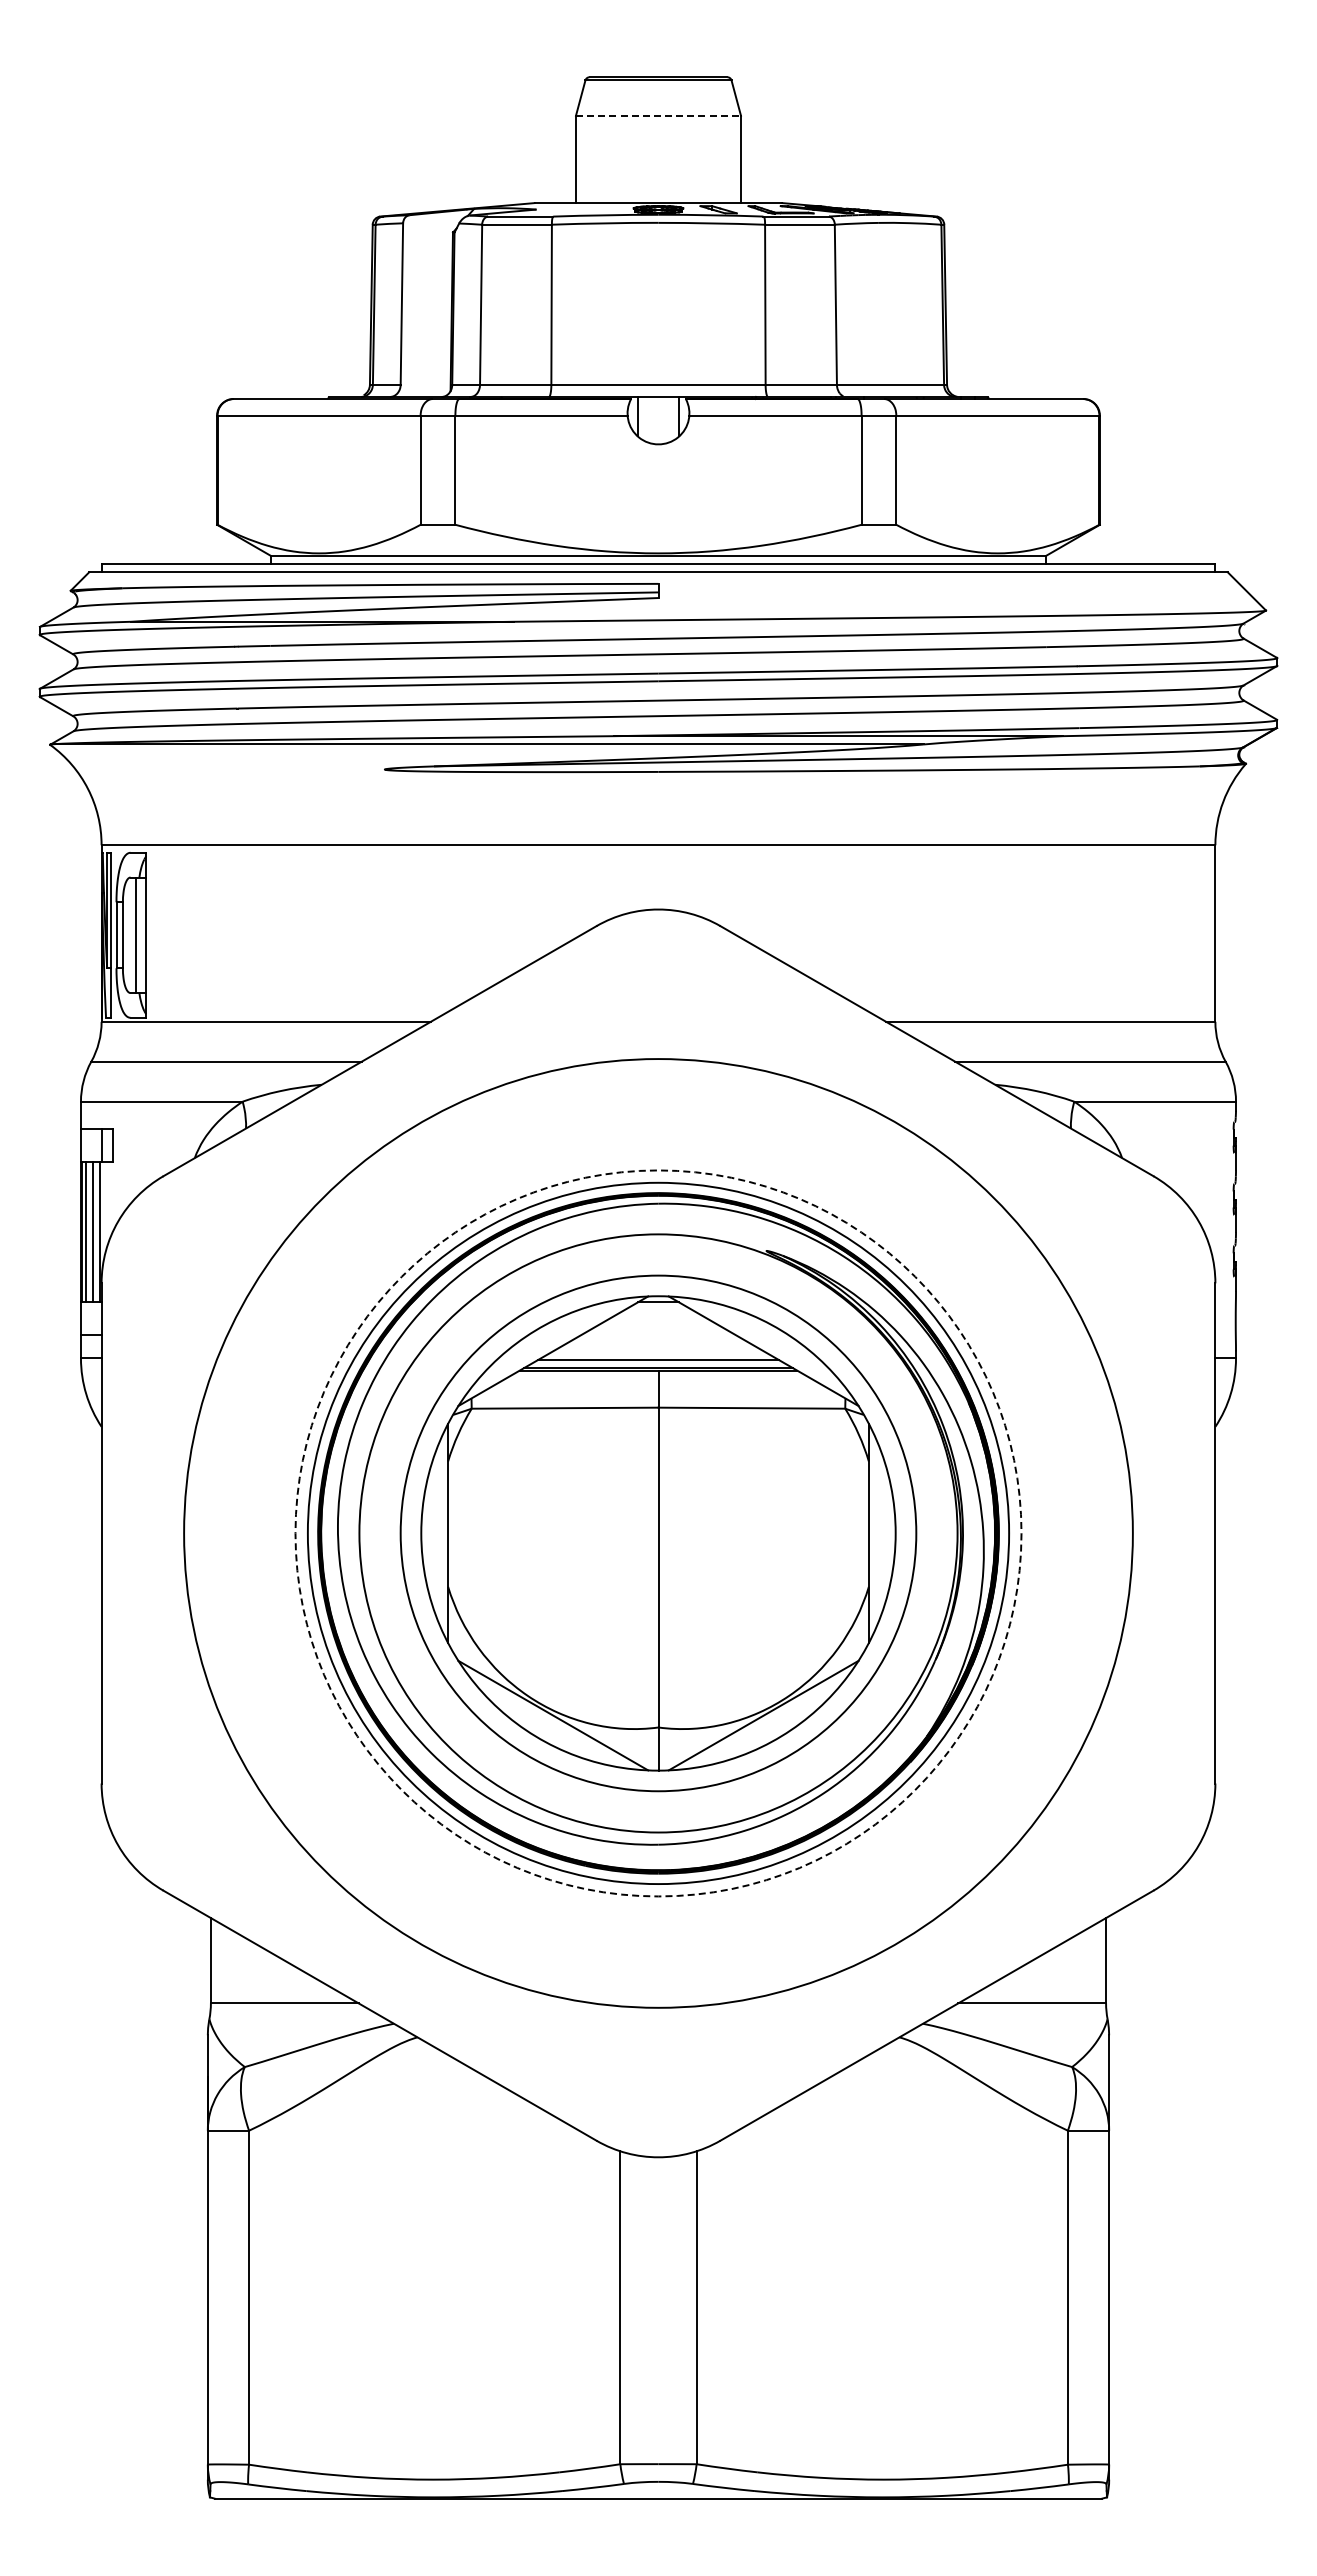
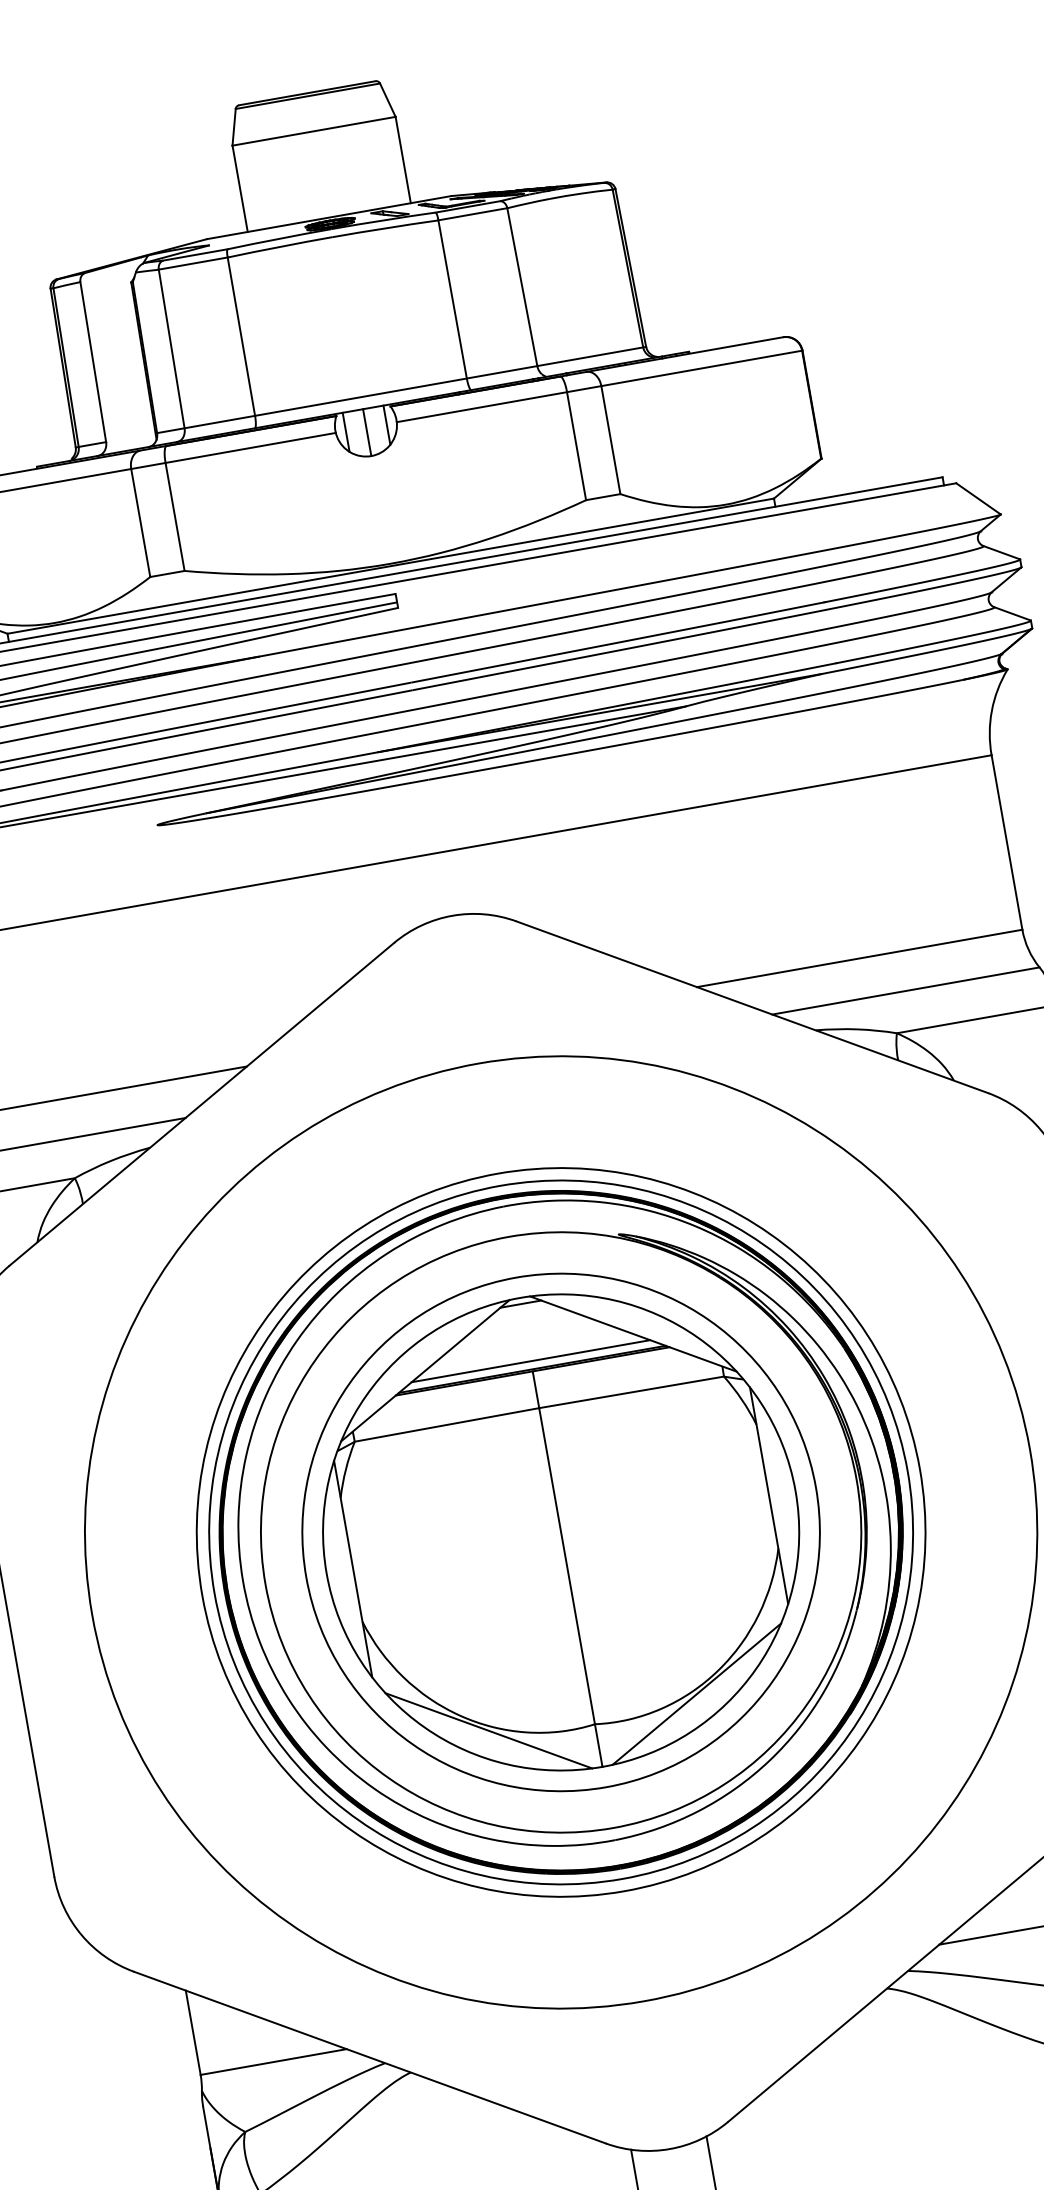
line: (658, 115) -> (314, 131), dashed -> solid
line: (658, 420) -> (367, 432), added
circle: (658, 1533) -> (561, 1532), dashed -> solid

